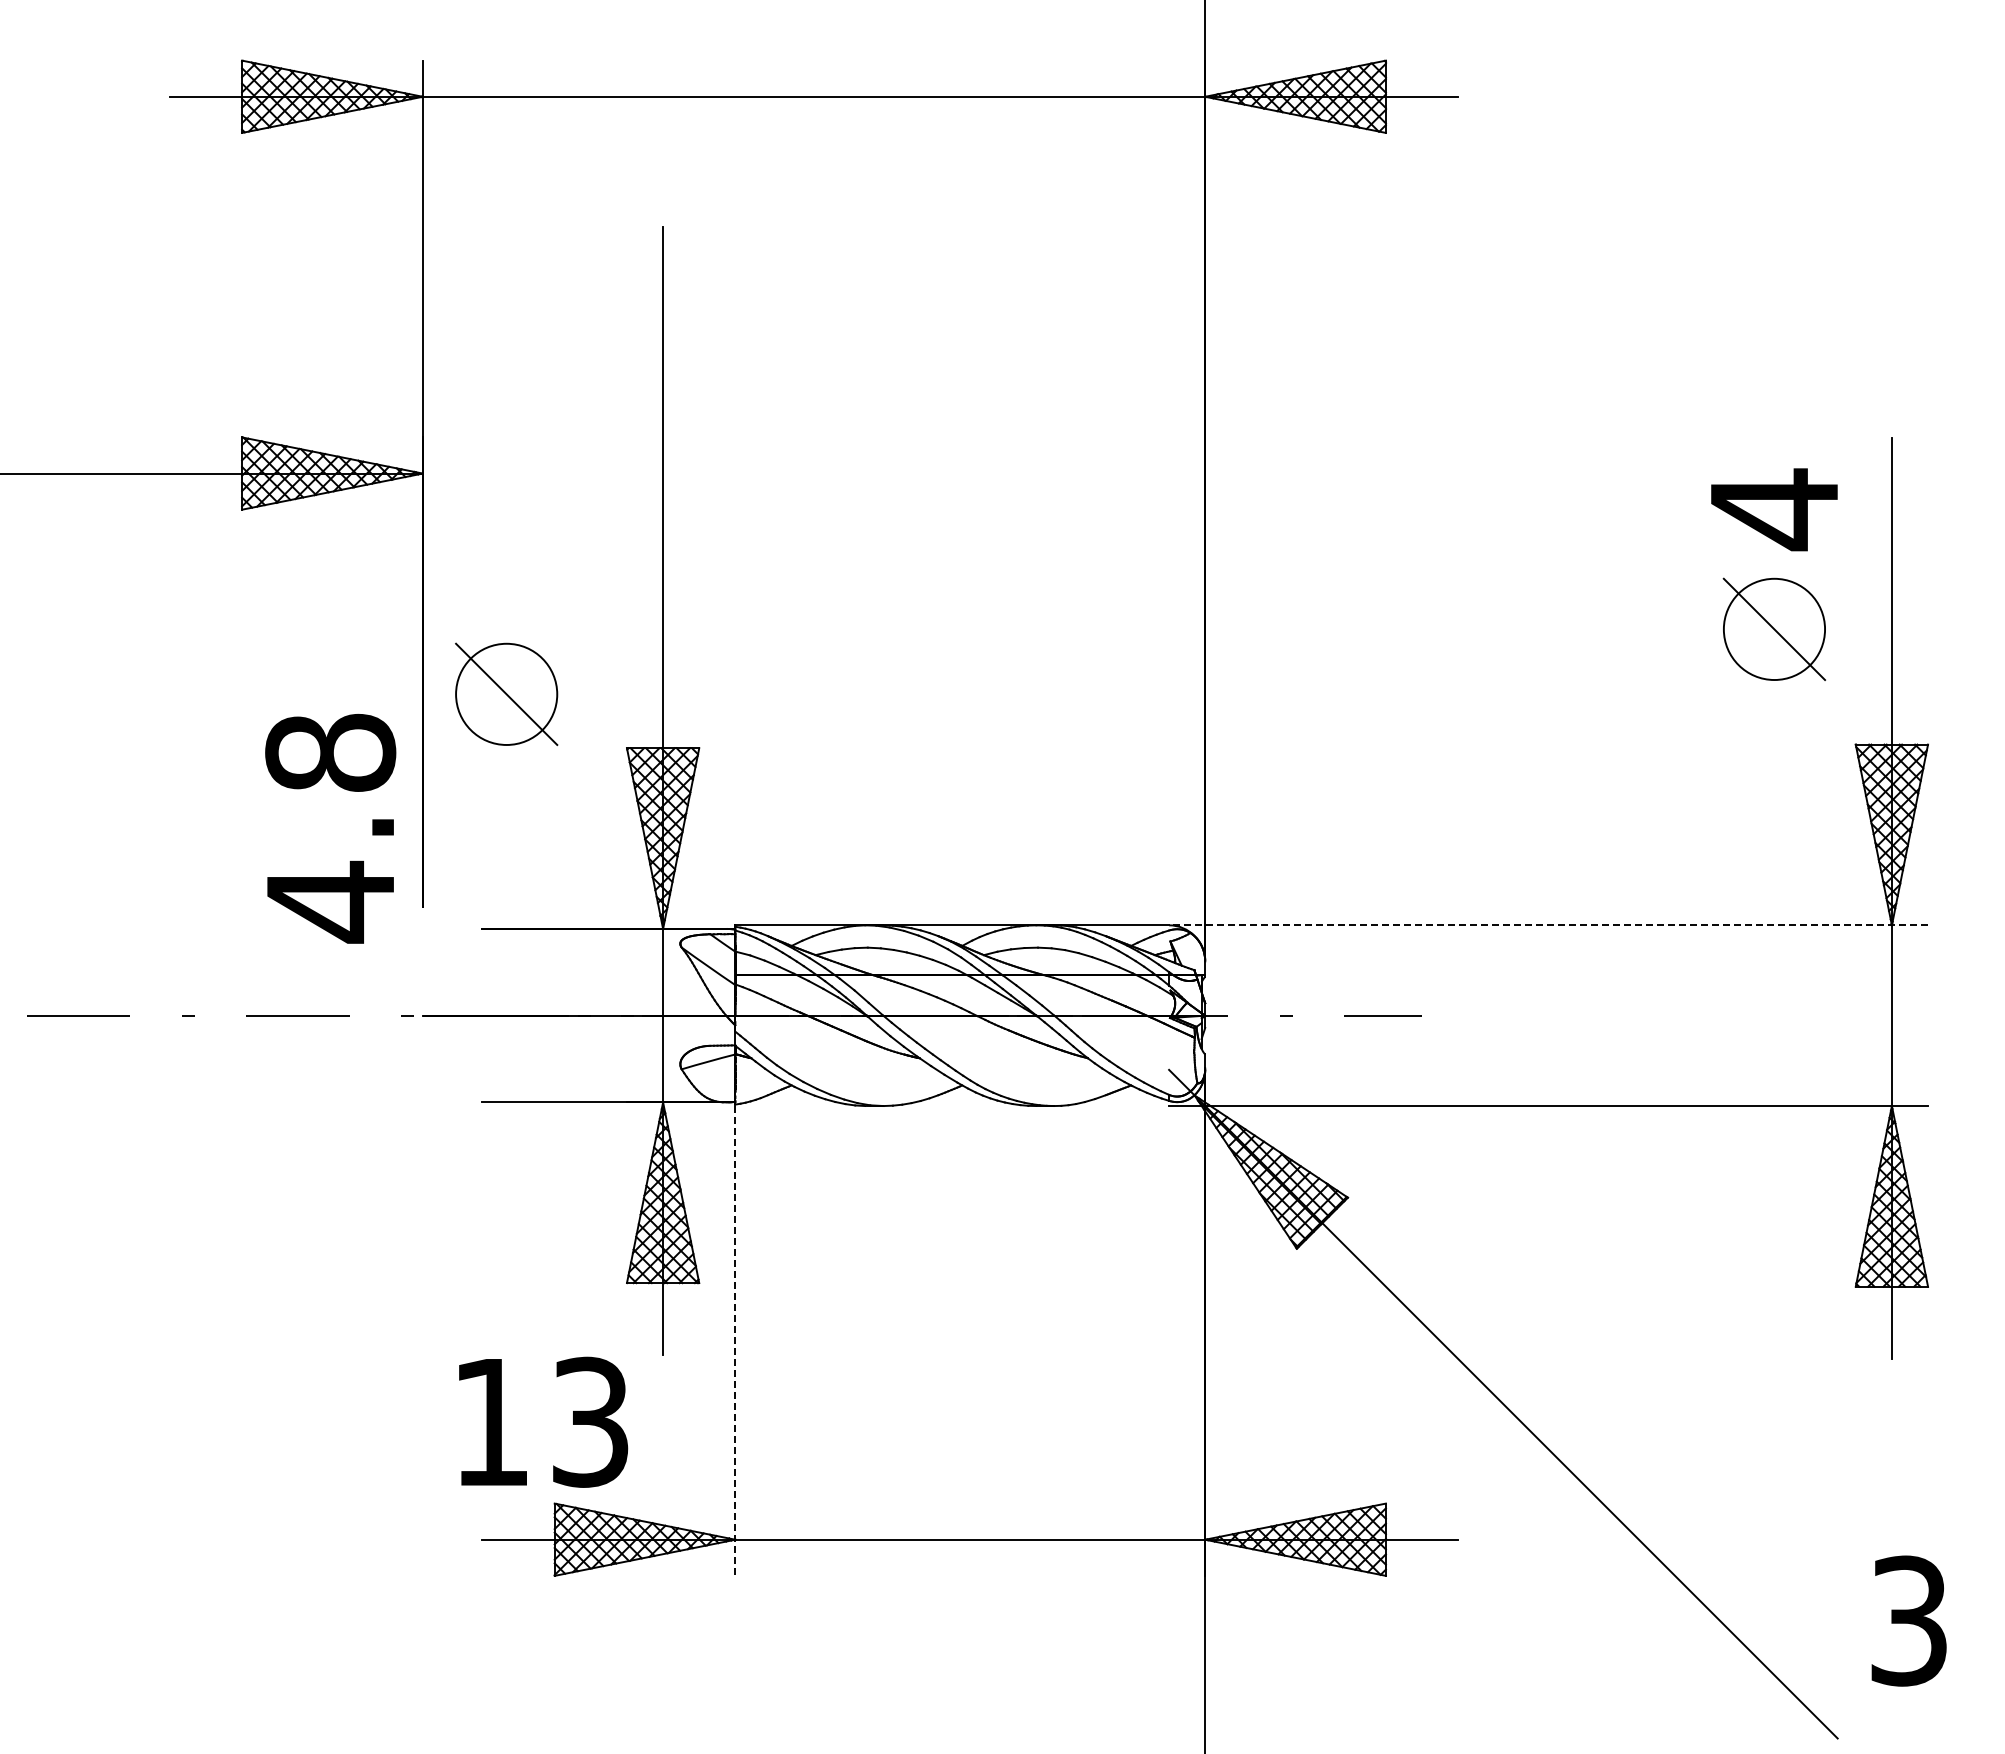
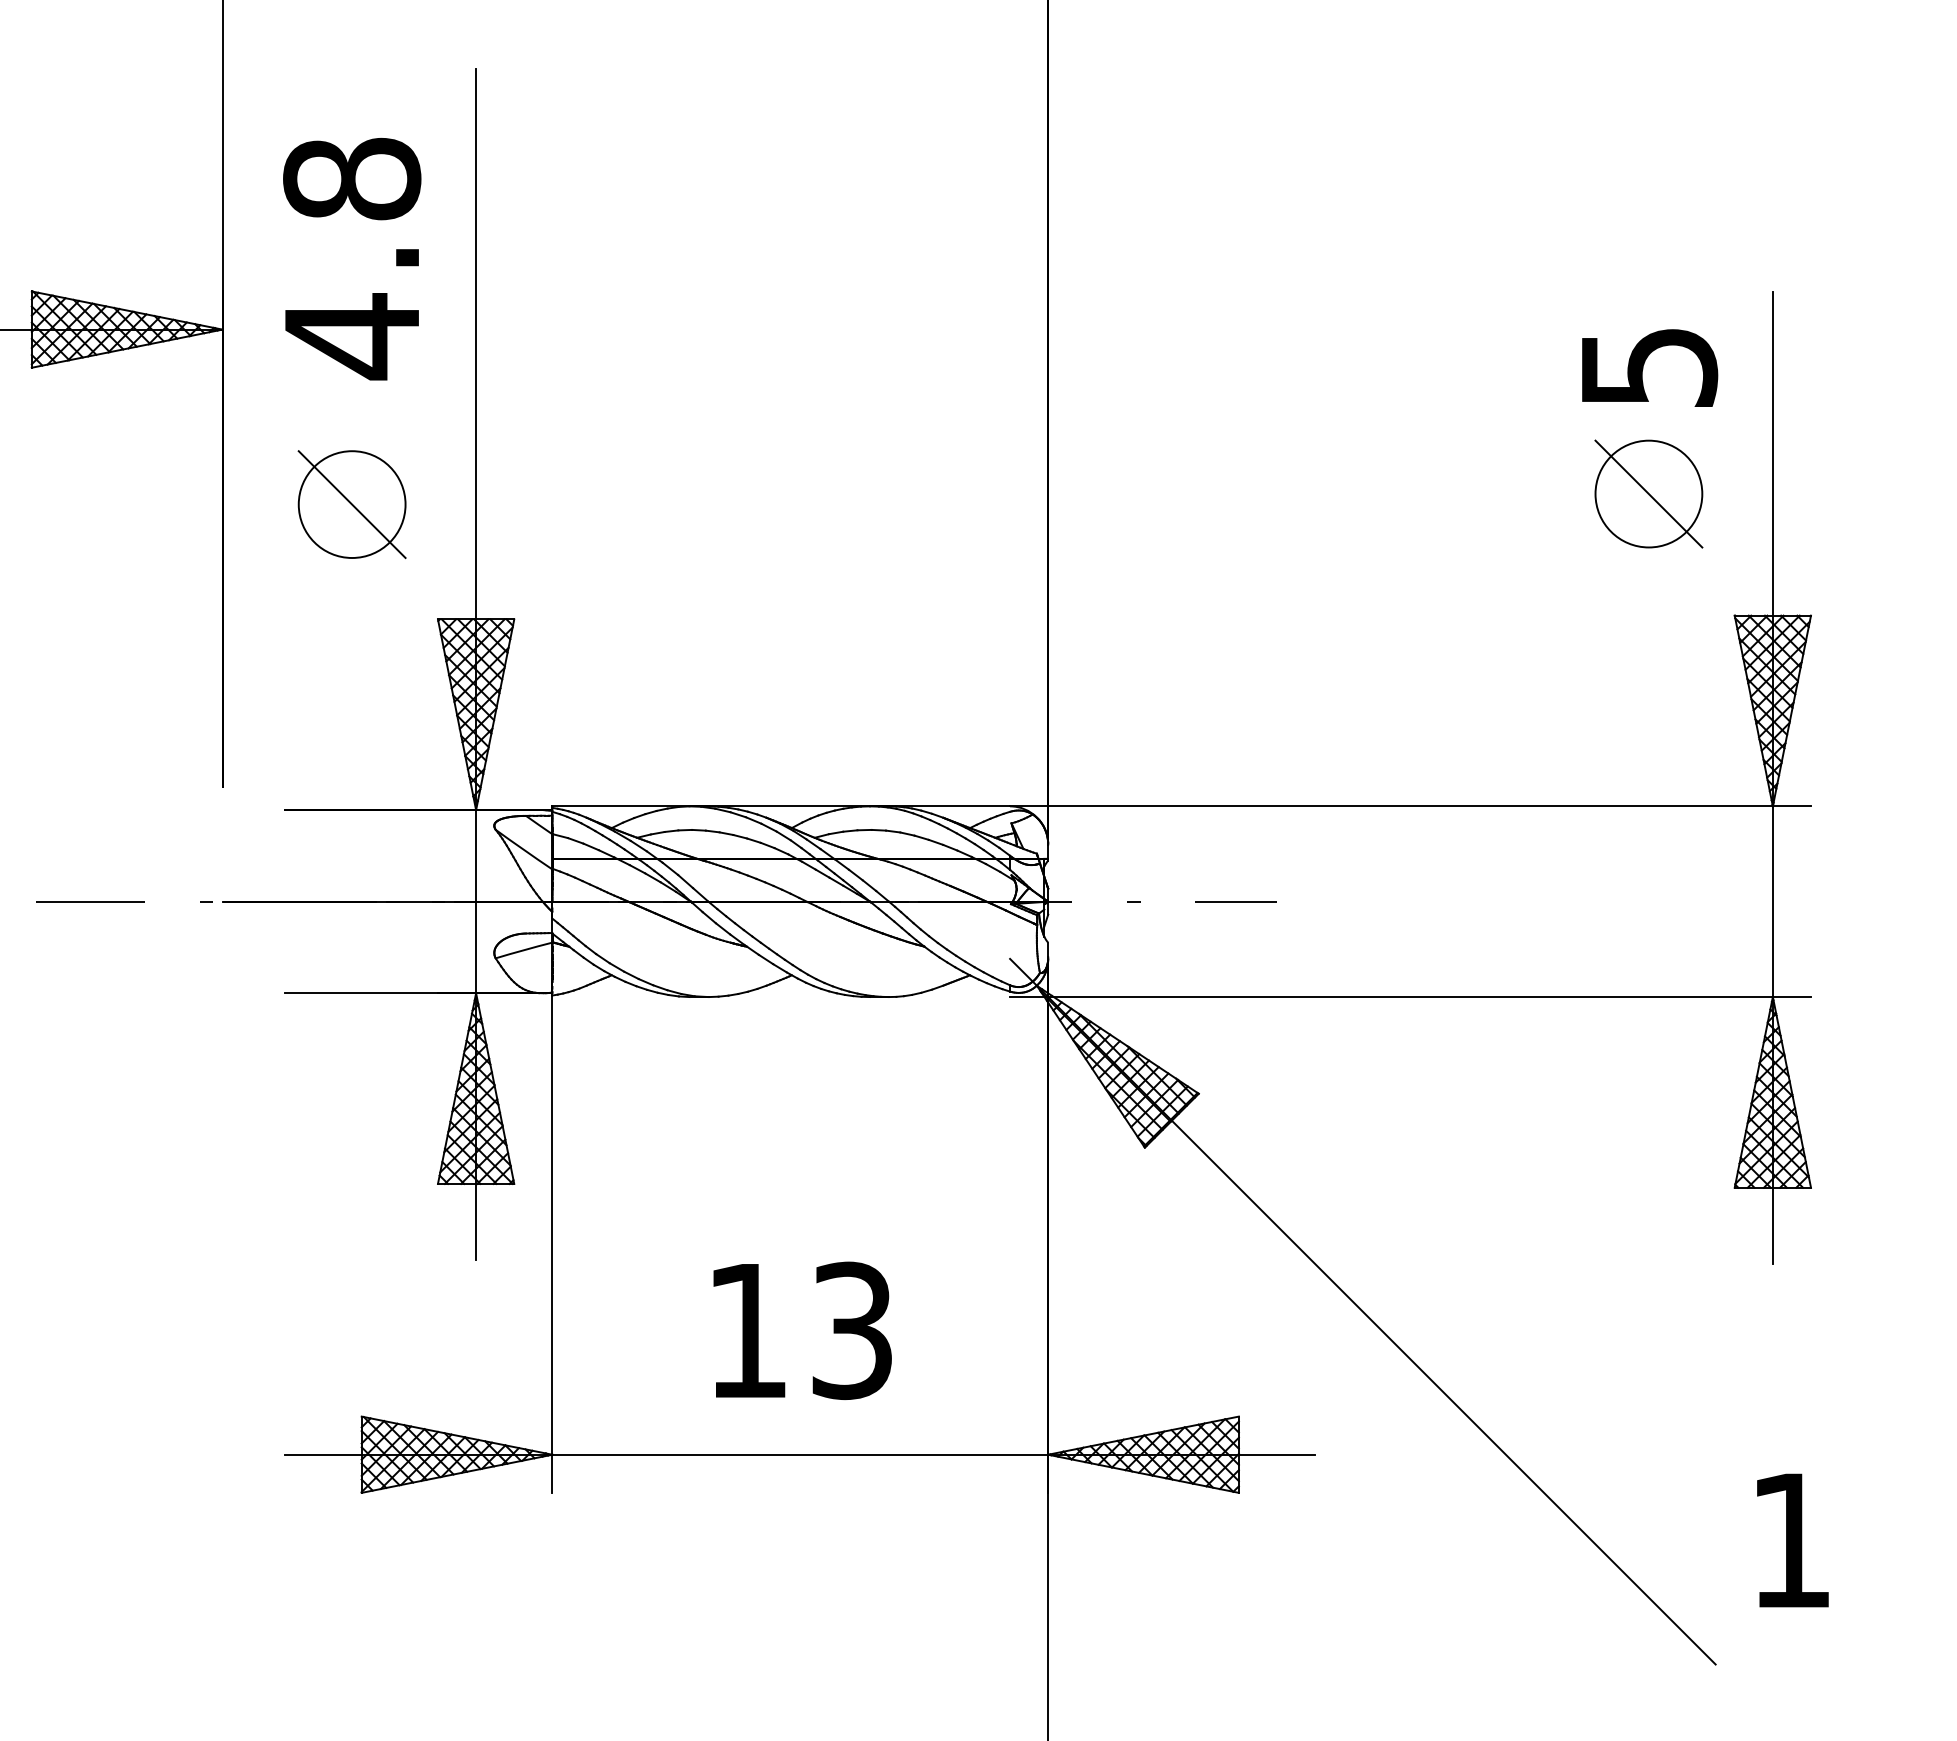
text: (1775, 509) -> (1650, 367), 4 -> 5
part: (506, 693) -> (352, 503), moved
text: (330, 828) -> (352, 258), moved
line: (1548, 925) -> (1410, 806), dashed -> solid
line: (735, 1340) -> (552, 1244), dashed -> solid
text: (543, 1421) -> (802, 1329), moved
text: (1908, 1620) -> (1790, 1539), 3 -> 1

